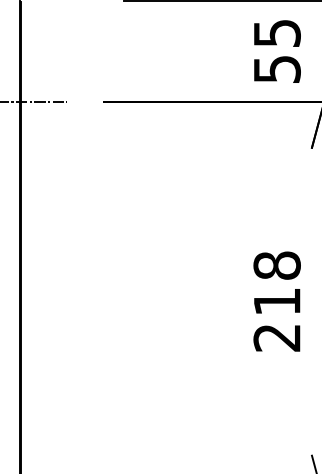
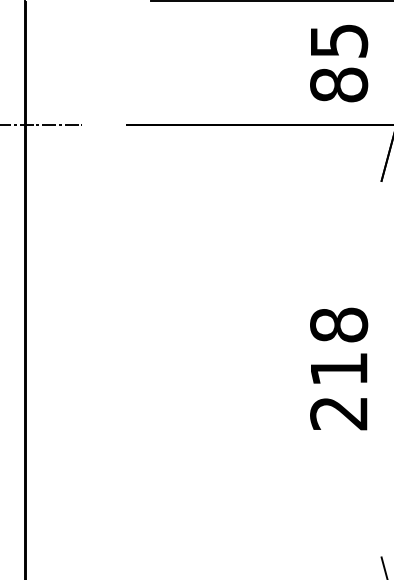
text: (277, 68) -> (339, 84), 55 -> 85

